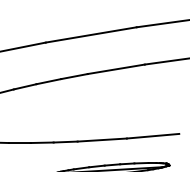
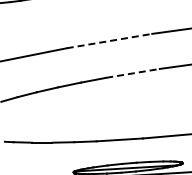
line: (91, 35) -> (109, 41), solid -> dashed
line: (116, 69) -> (133, 73), solid -> dashed

